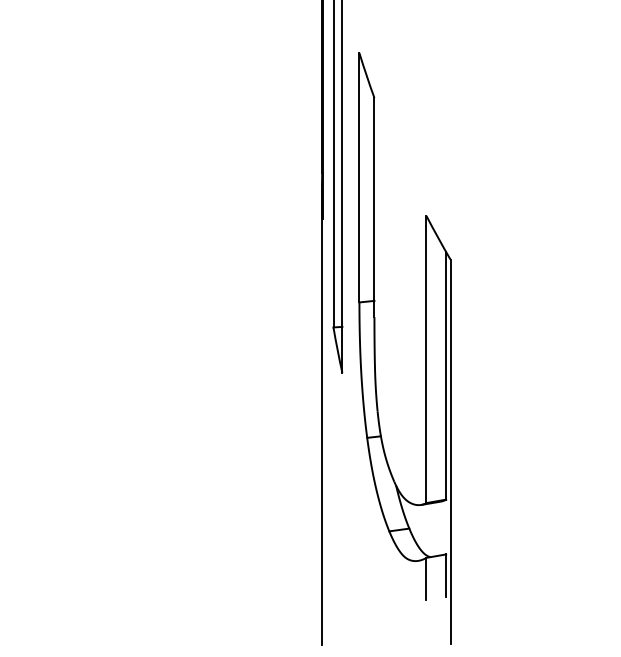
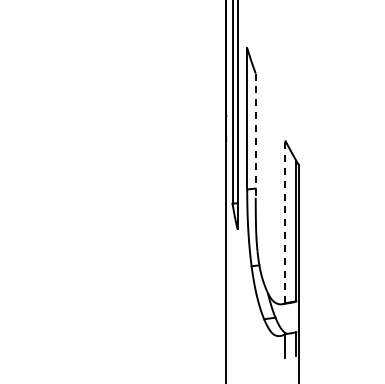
line: (374, 208) -> (255, 136), solid -> dashed
line: (426, 358) -> (285, 221), solid -> dashed

